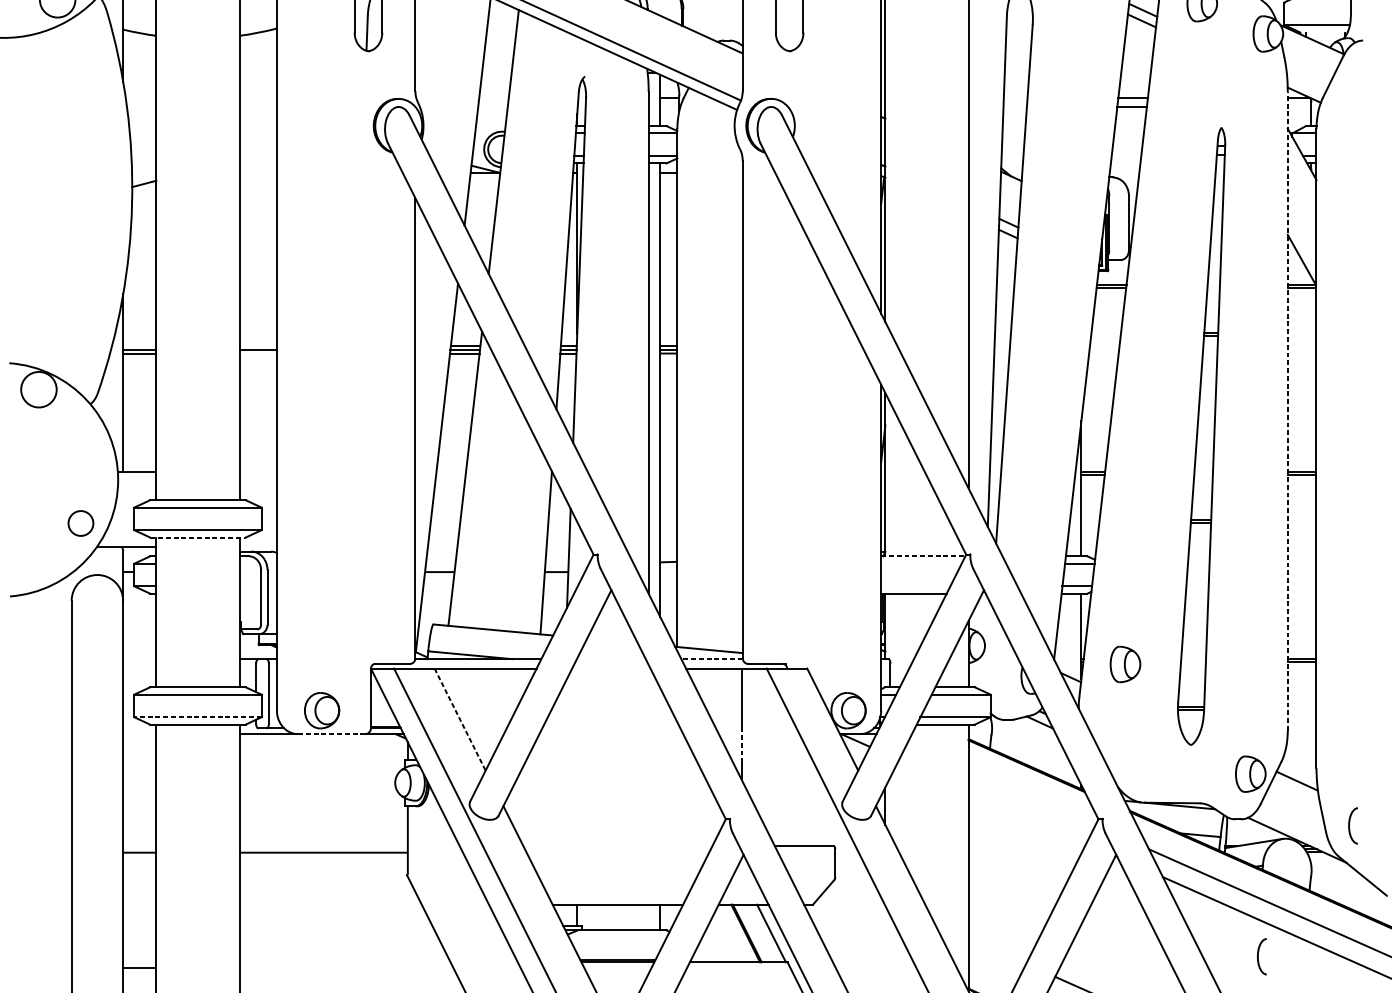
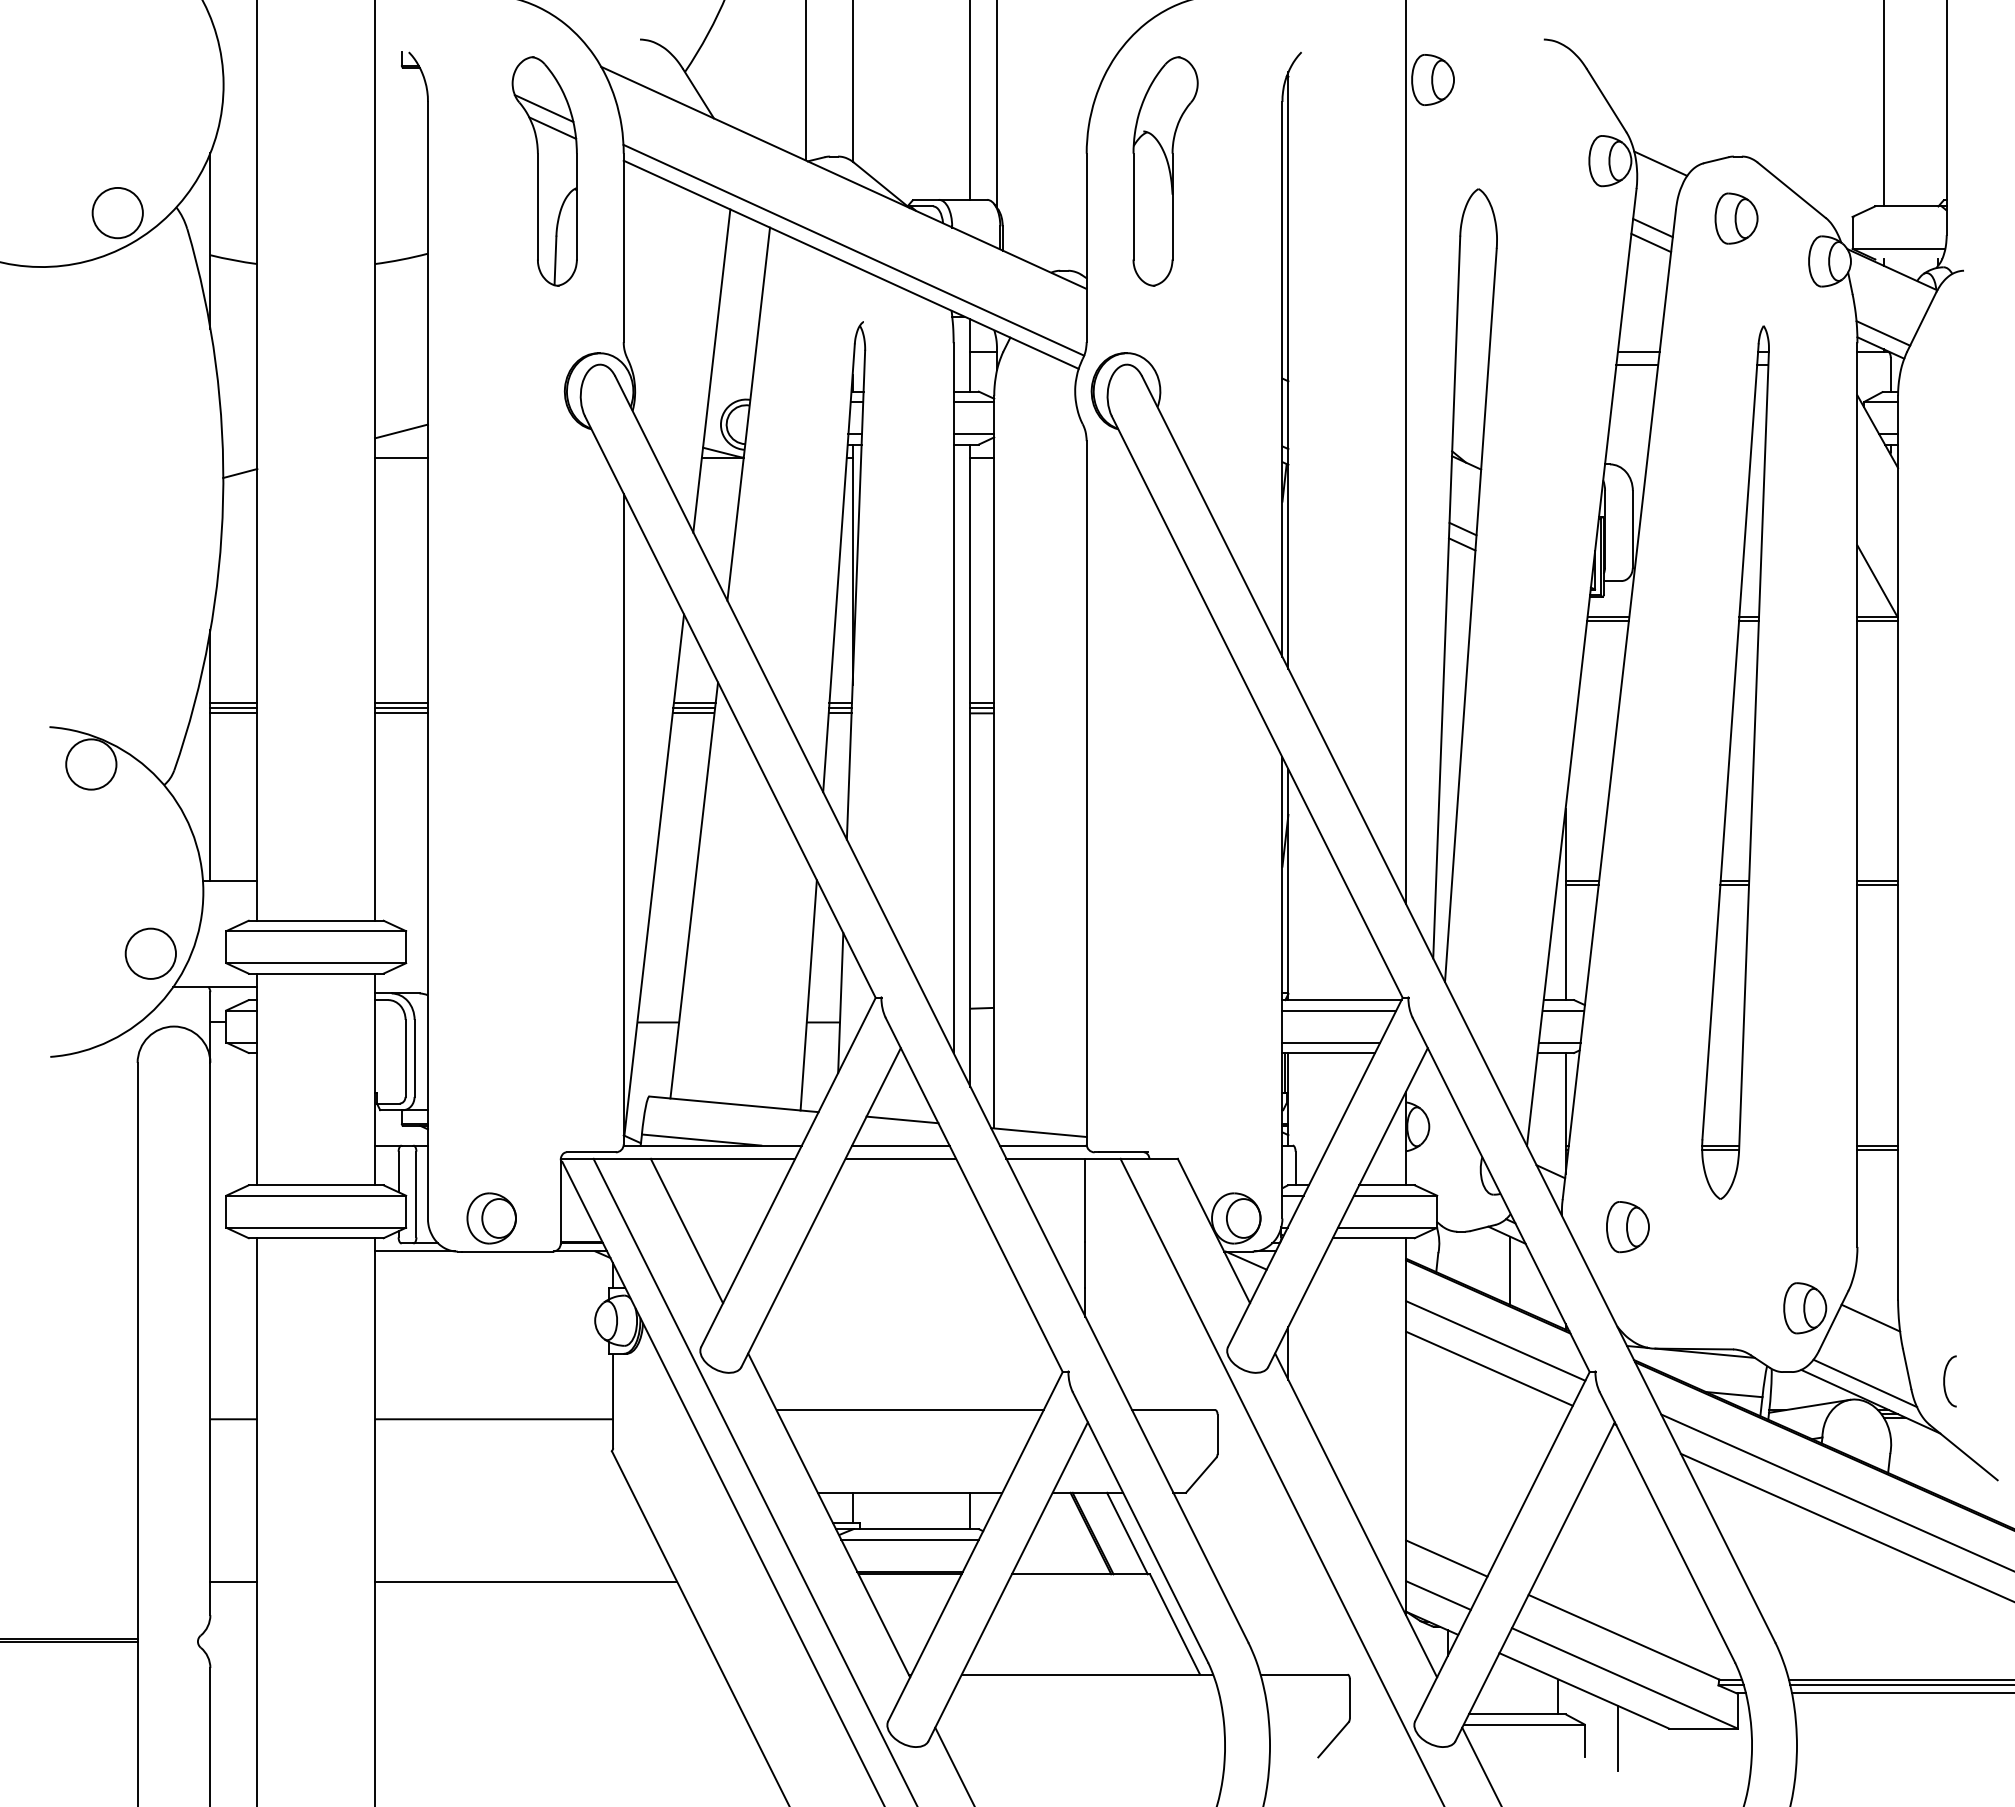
line: (1306, 84) -> (1883, 333), added
line: (258, 154) -> (401, 431), added
line: (258, 172) -> (401, 457), added
line: (139, 345) -> (233, 702), added
line: (258, 345) -> (401, 702), added
line: (258, 353) -> (401, 713), added
line: (1287, 411) -> (1857, 795), dashed -> solid
part: (1201, 436) -> (1735, 762), moved
circle: (80, 523) -> (150, 953), size x1.43
line: (198, 537) -> (316, 973), dashed -> solid
line: (922, 556) -> (1341, 1000), dashed -> solid
line: (921, 563) -> (1339, 1010), added
line: (915, 586) -> (1331, 1042), added
line: (612, 640) -> (902, 1119), added
line: (611, 659) -> (900, 1145), added
line: (711, 659) -> (1042, 1145), dashed -> solid
part: (1125, 664) -> (1627, 1227), moved
line: (611, 668) -> (900, 1158), added
line: (198, 717) -> (316, 1227), dashed -> solid
line: (459, 719) -> (686, 1231), dashed -> solid
line: (333, 734) -> (507, 1251), dashed -> solid
line: (741, 743) -> (1085, 1264), dashed -> solid
line: (1041, 747) -> (1509, 1270), added
line: (1031, 796) -> (1495, 1340), added
line: (1027, 816) -> (1489, 1368), added
line: (1293, 827) -> (1865, 1383), added
line: (617, 846) -> (909, 1410), added
line: (618, 937) -> (910, 1539), added
line: (997, 951) -> (1446, 1558), added
curve: (1258, 956) -> (1816, 1566), removed
line: (346, 968) -> (526, 1582), added
line: (991, 977) -> (1438, 1595), added

